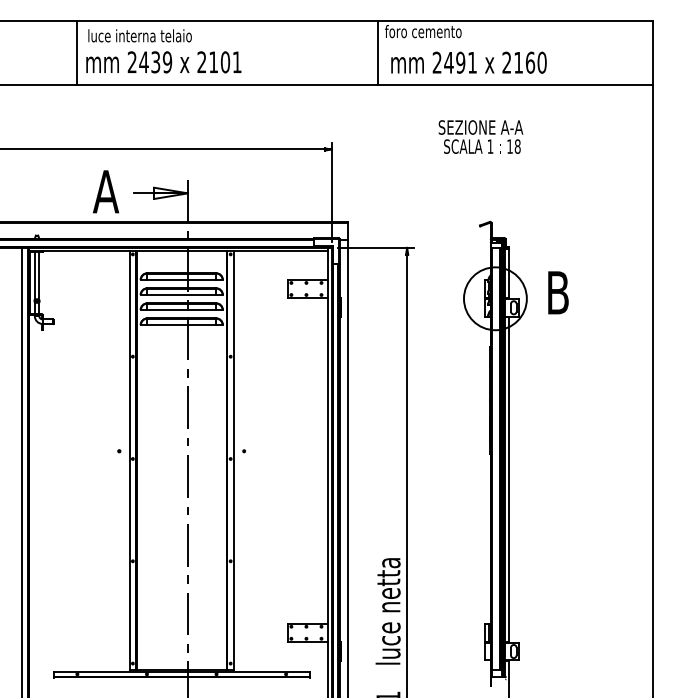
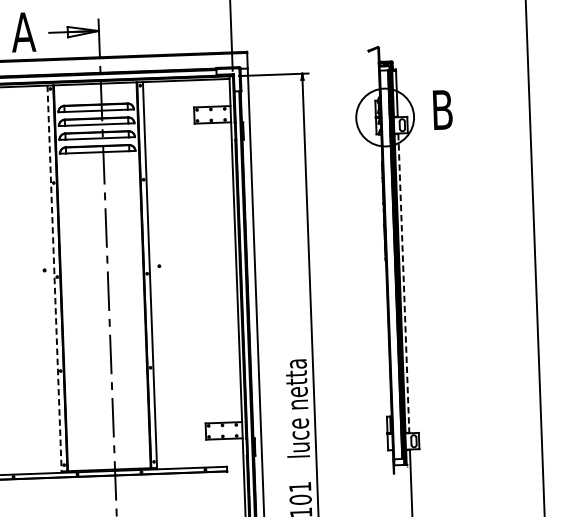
line: (129, 460) -> (54, 278), solid -> dashed
line: (509, 480) -> (404, 284), solid -> dashed

